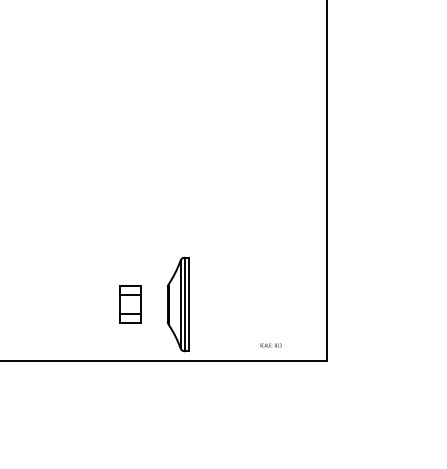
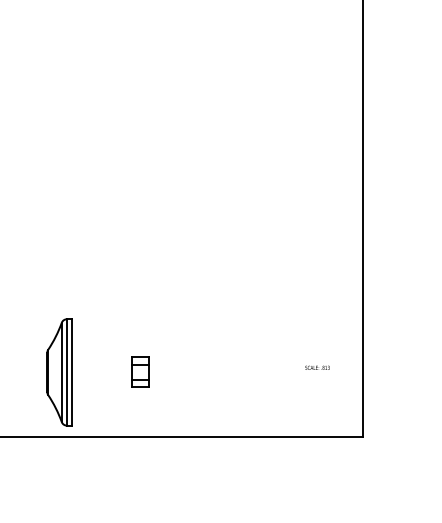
part: (130, 304) -> (140, 372), size x0.7
part: (177, 304) -> (58, 372), moved
text: (270, 345) -> (317, 367), moved

